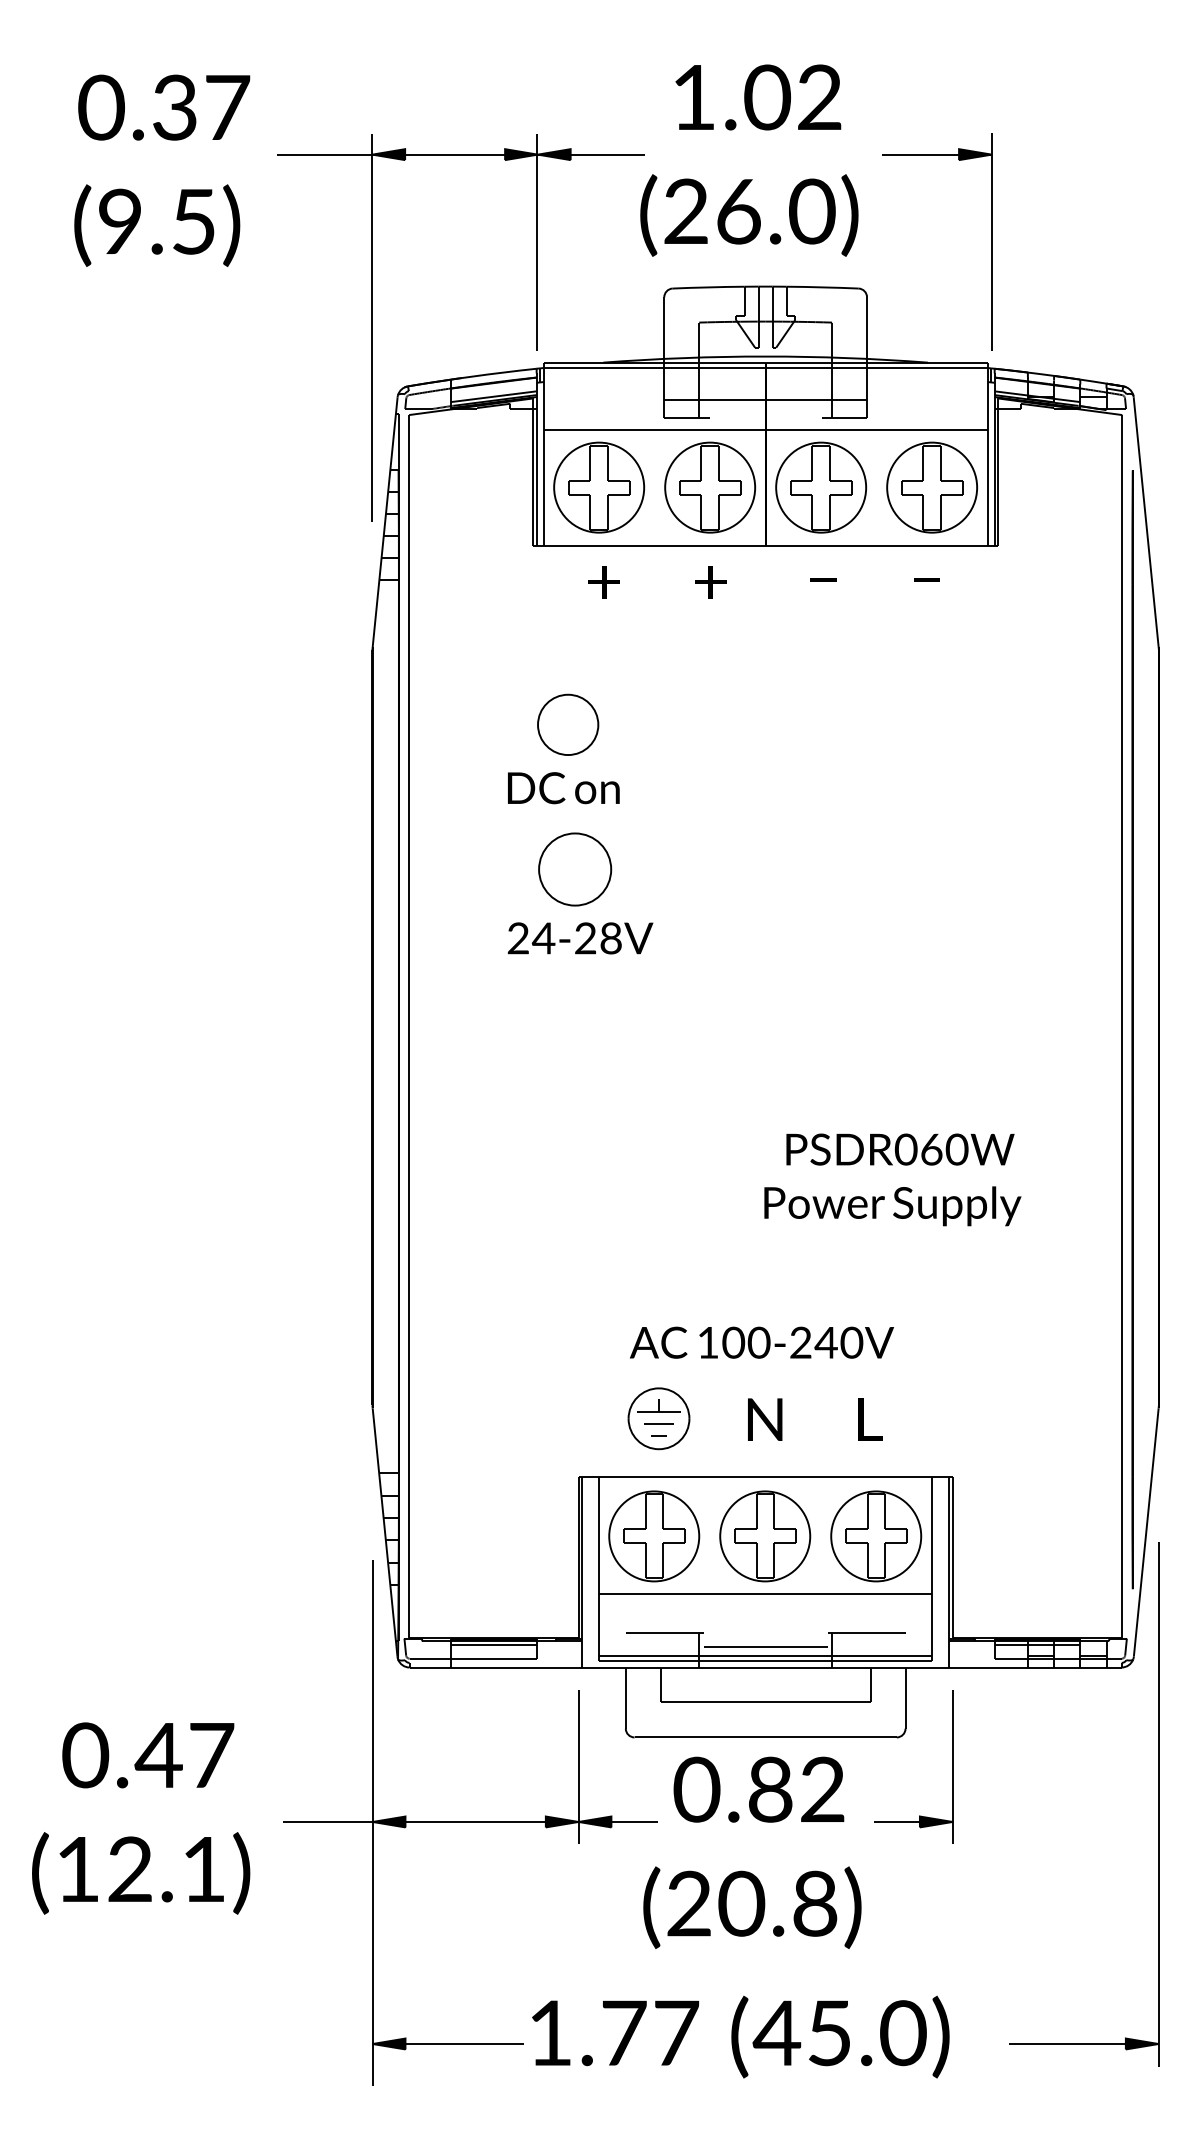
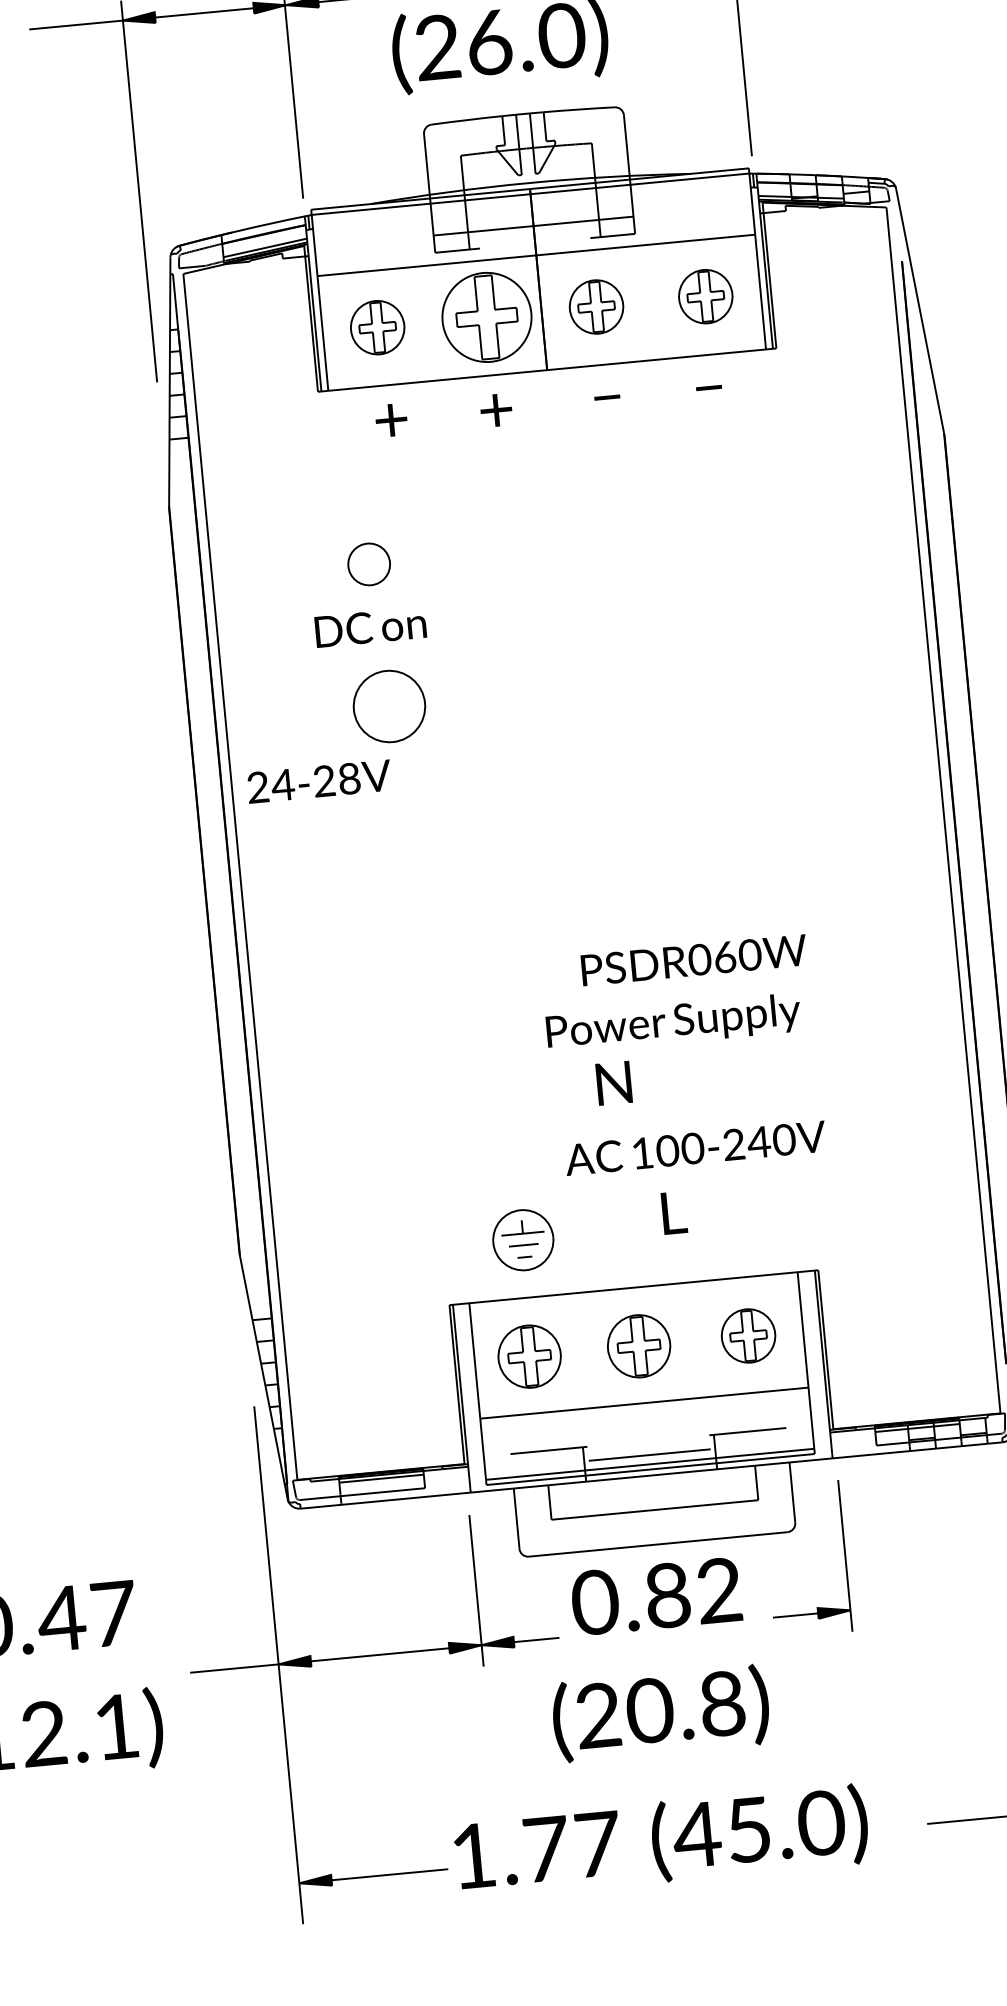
part: (599, 487) -> (377, 327), size x0.6
part: (821, 487) -> (596, 306), size x0.6
part: (931, 487) -> (705, 296), size x0.6
part: (568, 724) -> (369, 564), size x0.7
text: (580, 938) -> (319, 781), moved
text: (900, 1149) -> (694, 960), moved
text: (892, 1206) -> (673, 1023), moved
text: (761, 1342) -> (695, 1148), moved
text: (765, 1419) -> (614, 1083), moved
text: (870, 1419) -> (674, 1212), moved
part: (654, 1536) -> (529, 1356), size x0.7
part: (765, 1536) -> (639, 1346), size x0.7
part: (876, 1536) -> (748, 1336), size x0.6

